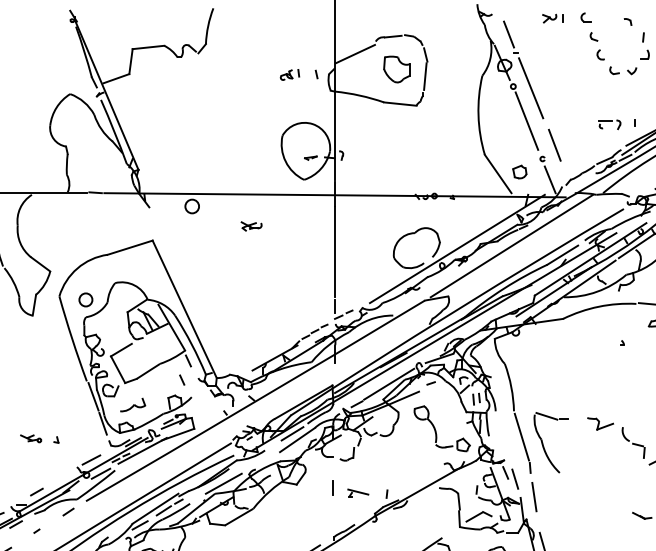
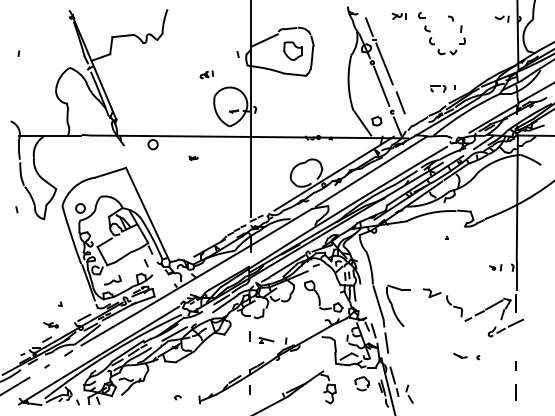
part: (289, 74) -> (206, 74), moved
part: (251, 226) -> (193, 158), size x0.6
part: (30, 439) -> (50, 325), moved

